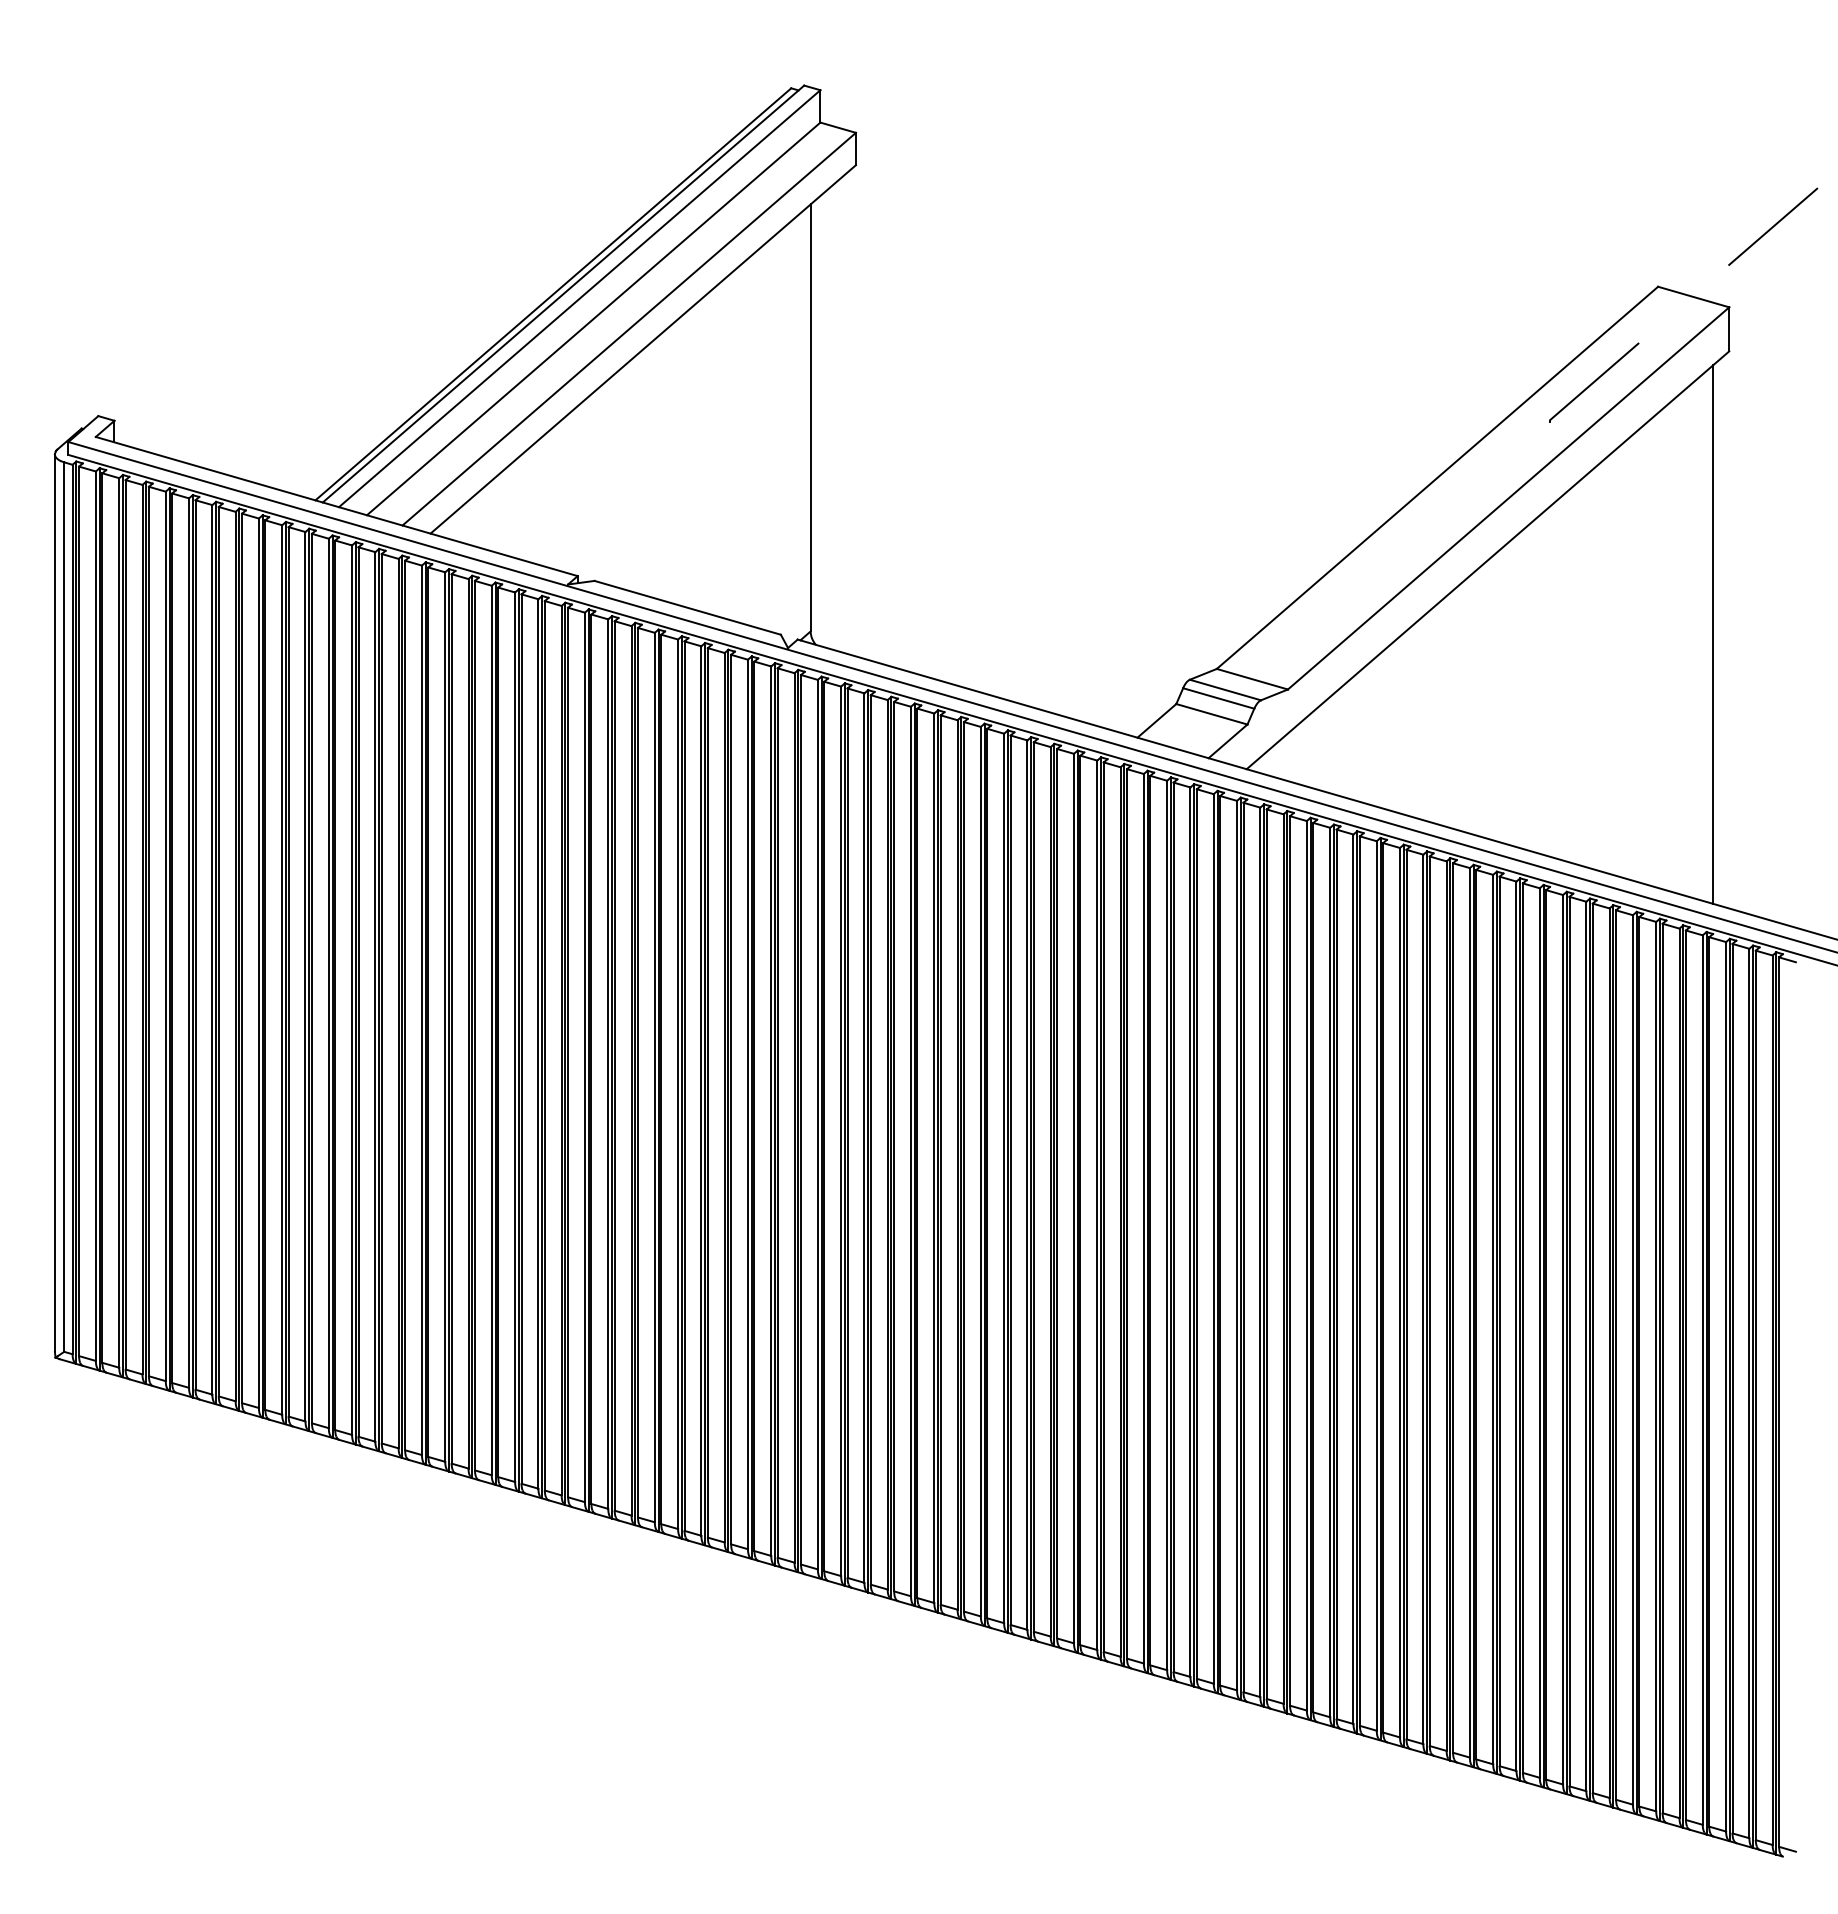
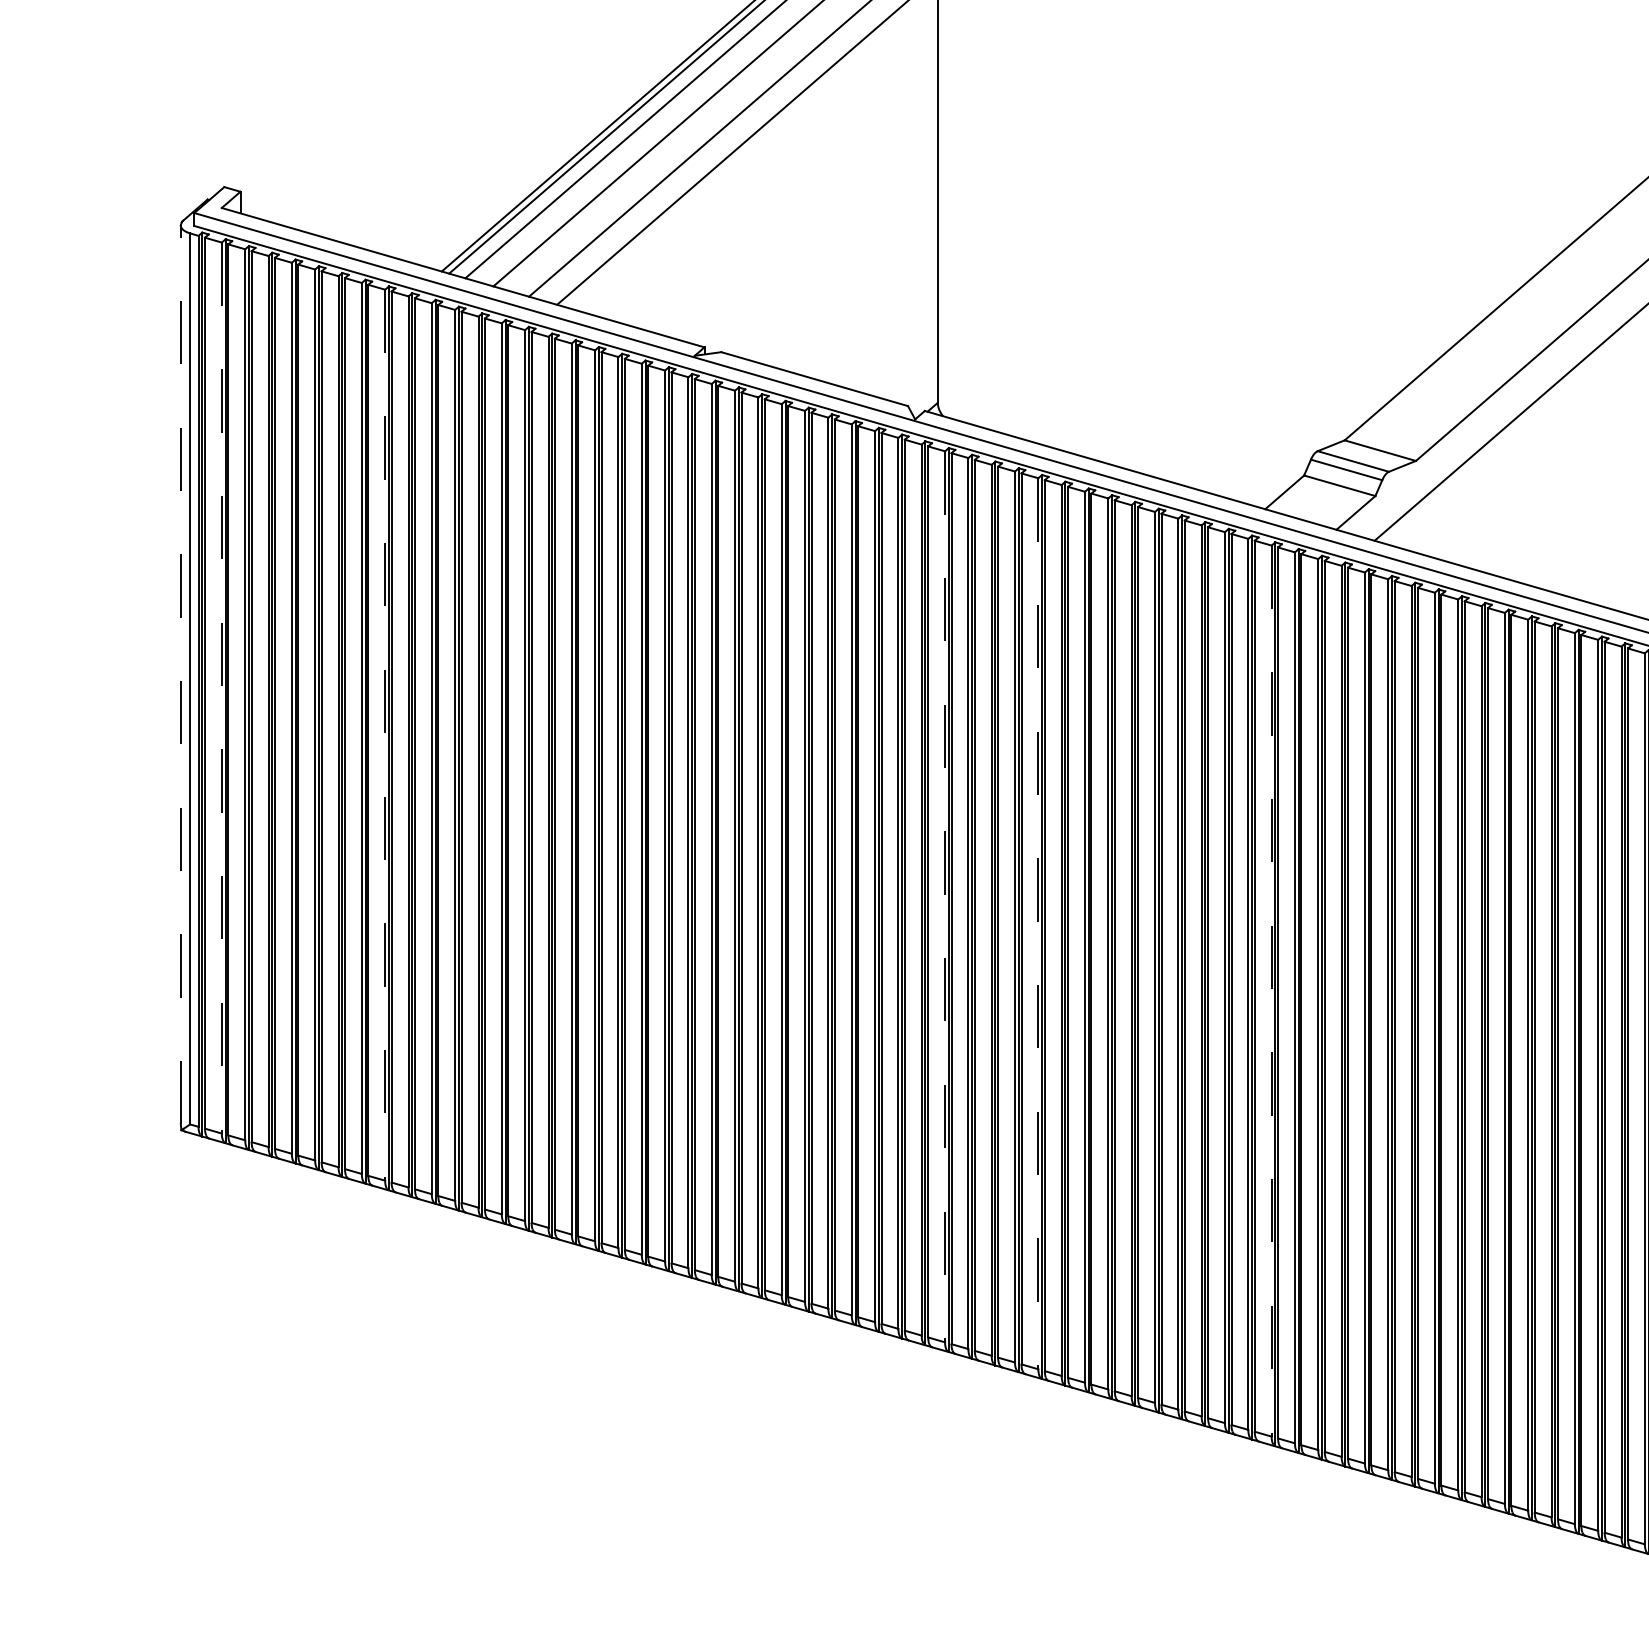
line: (54, 903) -> (180, 675), solid -> dashed
line: (95, 916) -> (221, 688), solid -> dashed
line: (258, 963) -> (384, 735), solid -> dashed
line: (817, 1124) -> (944, 896), solid -> dashed
line: (910, 1151) -> (1037, 923), solid -> dashed
line: (1143, 1218) -> (1271, 990), solid -> dashed

